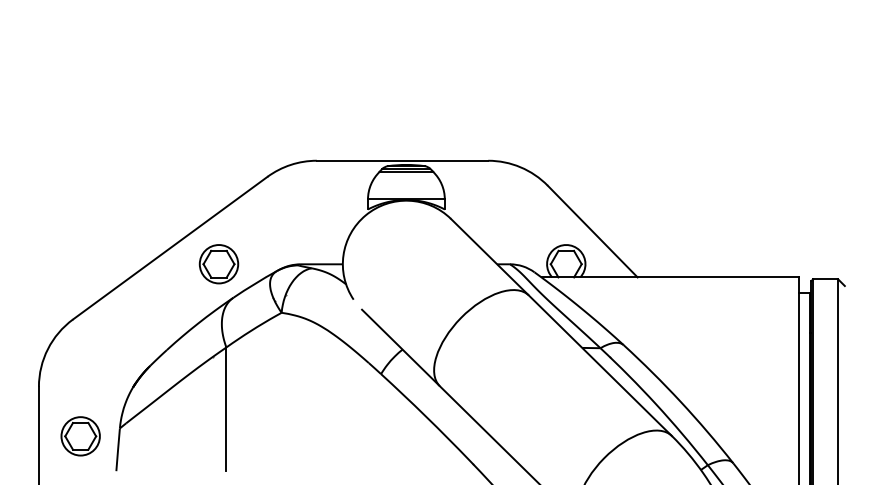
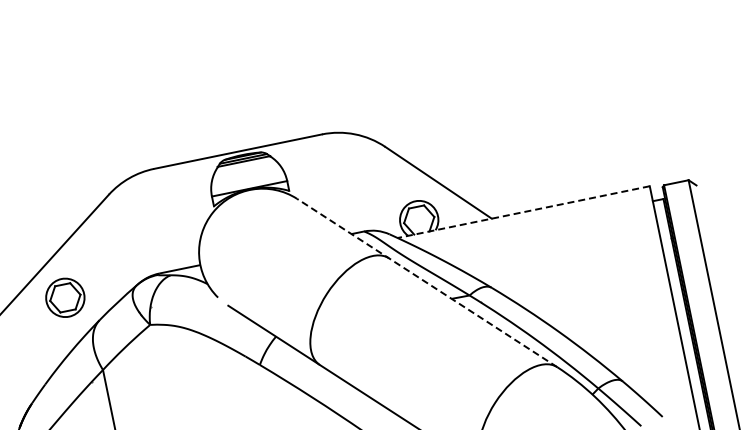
part: (218, 264) -> (64, 298), moved
line: (670, 277) -> (523, 212), solid -> dashed
line: (561, 327) -> (427, 283), solid -> dashed

